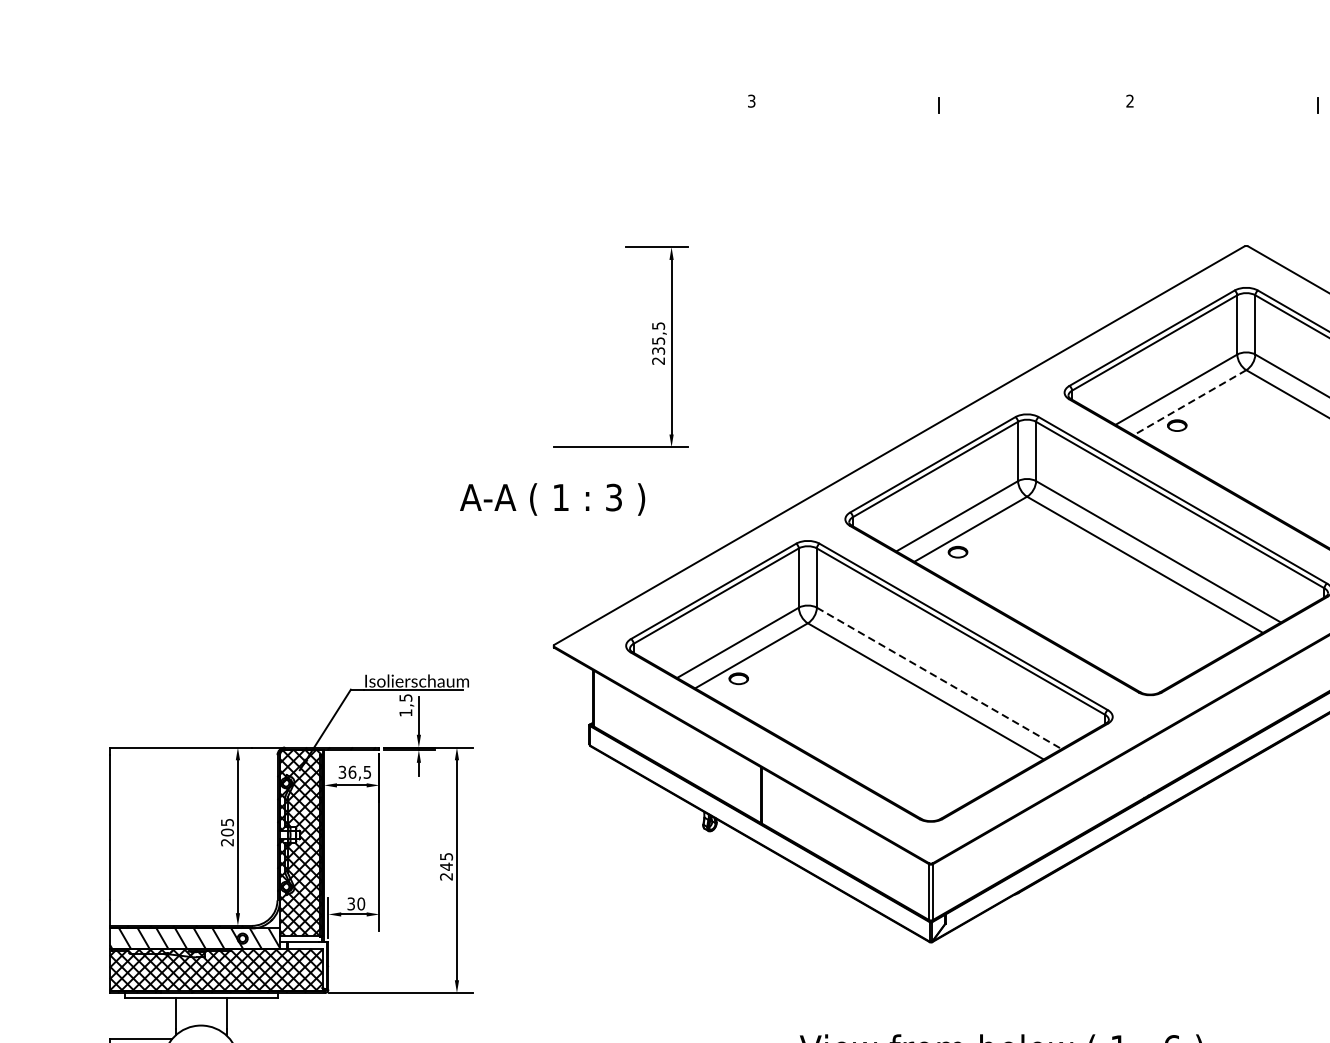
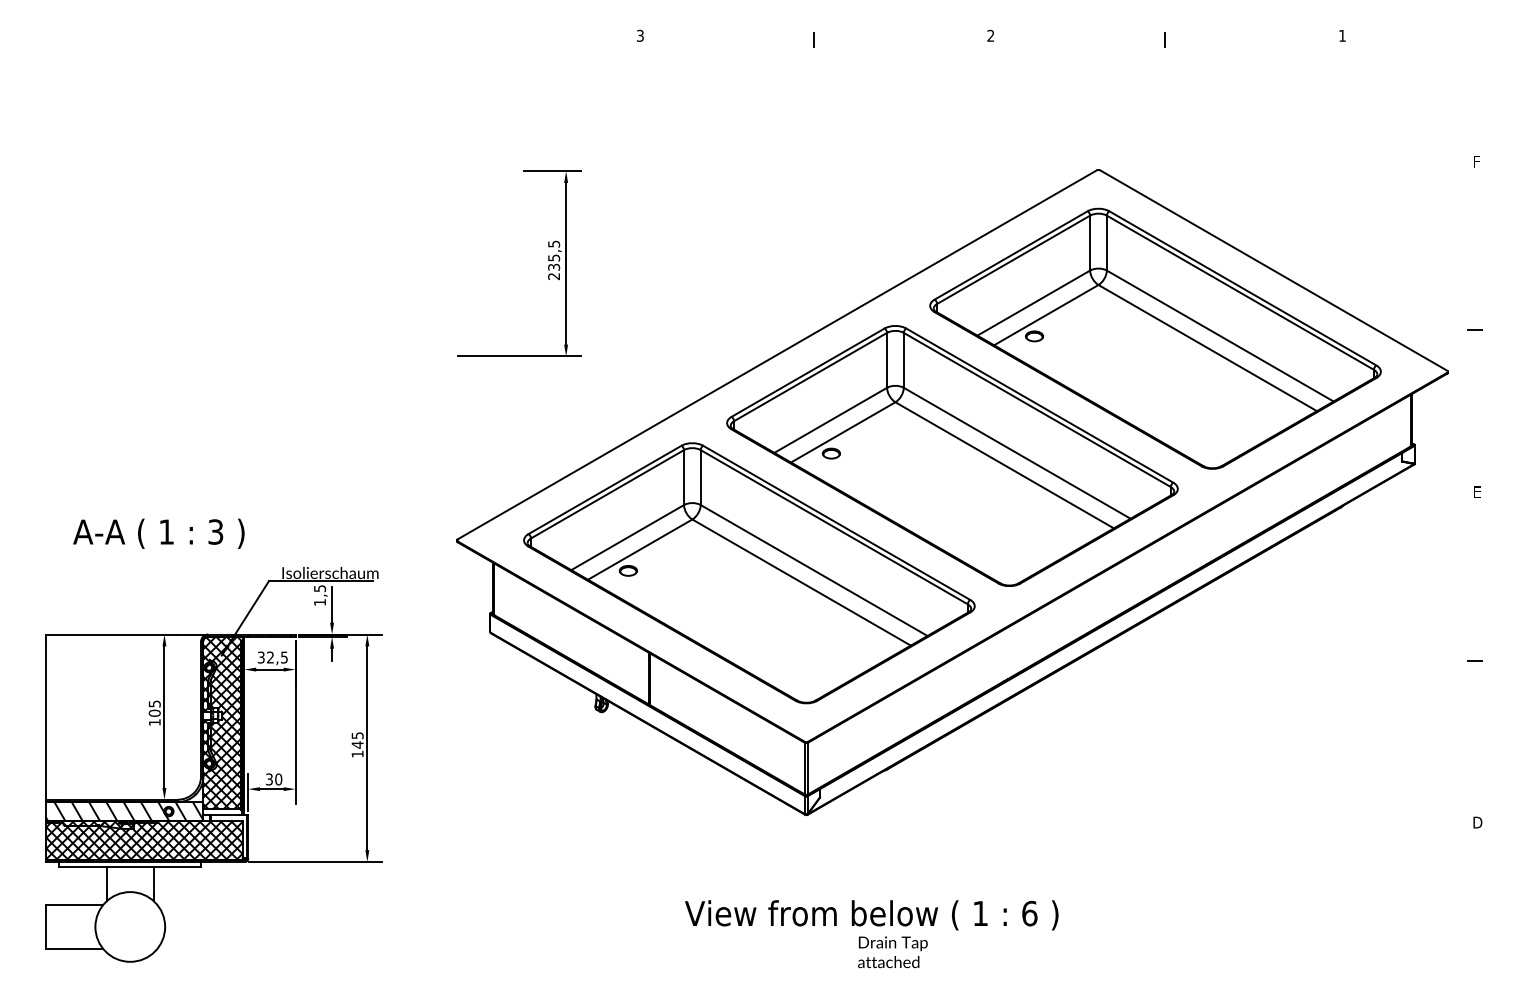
line: (1189, 403) -> (1045, 315), dashed -> solid
text: (552, 499) -> (158, 533), moved
line: (939, 678) -> (814, 570), dashed -> solid
text: (352, 772) -> (270, 657), 36,5 -> 32,5
text: (227, 842) -> (154, 722), 205 -> 105
text: (446, 877) -> (357, 754), 245 -> 145

